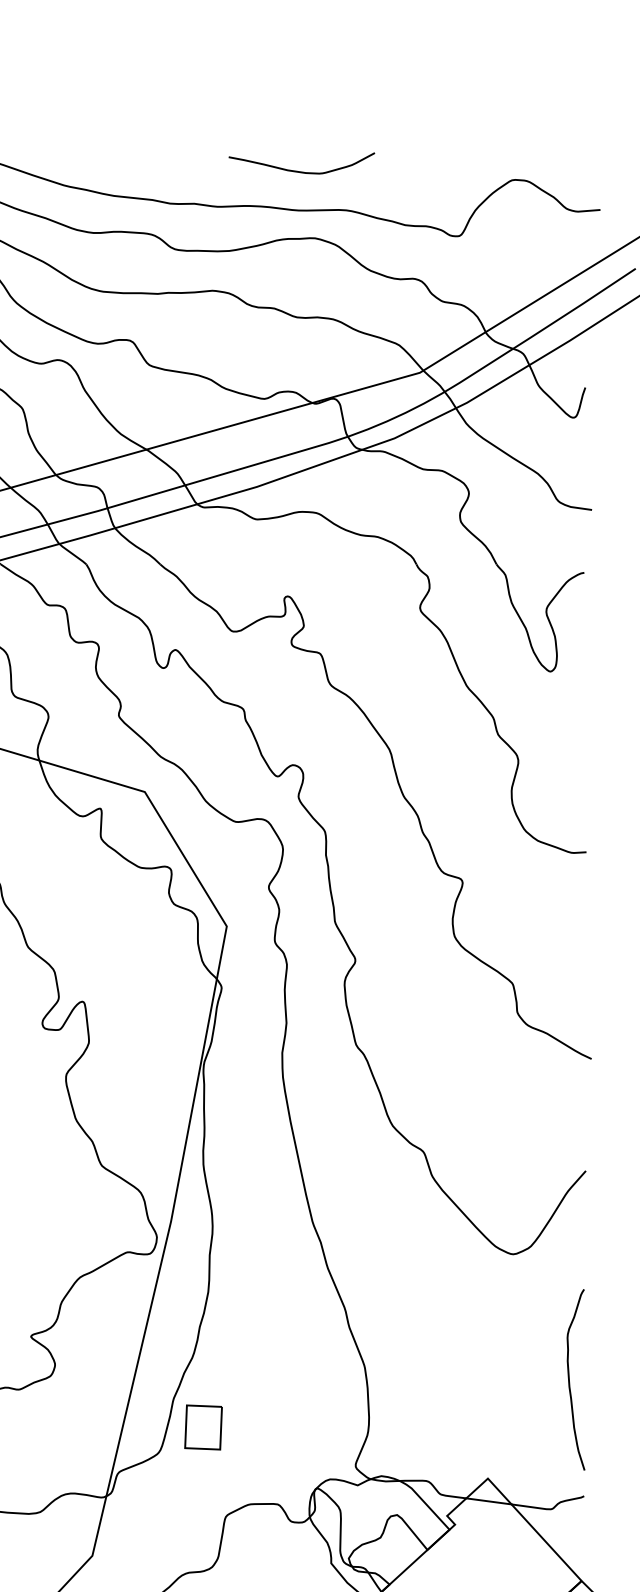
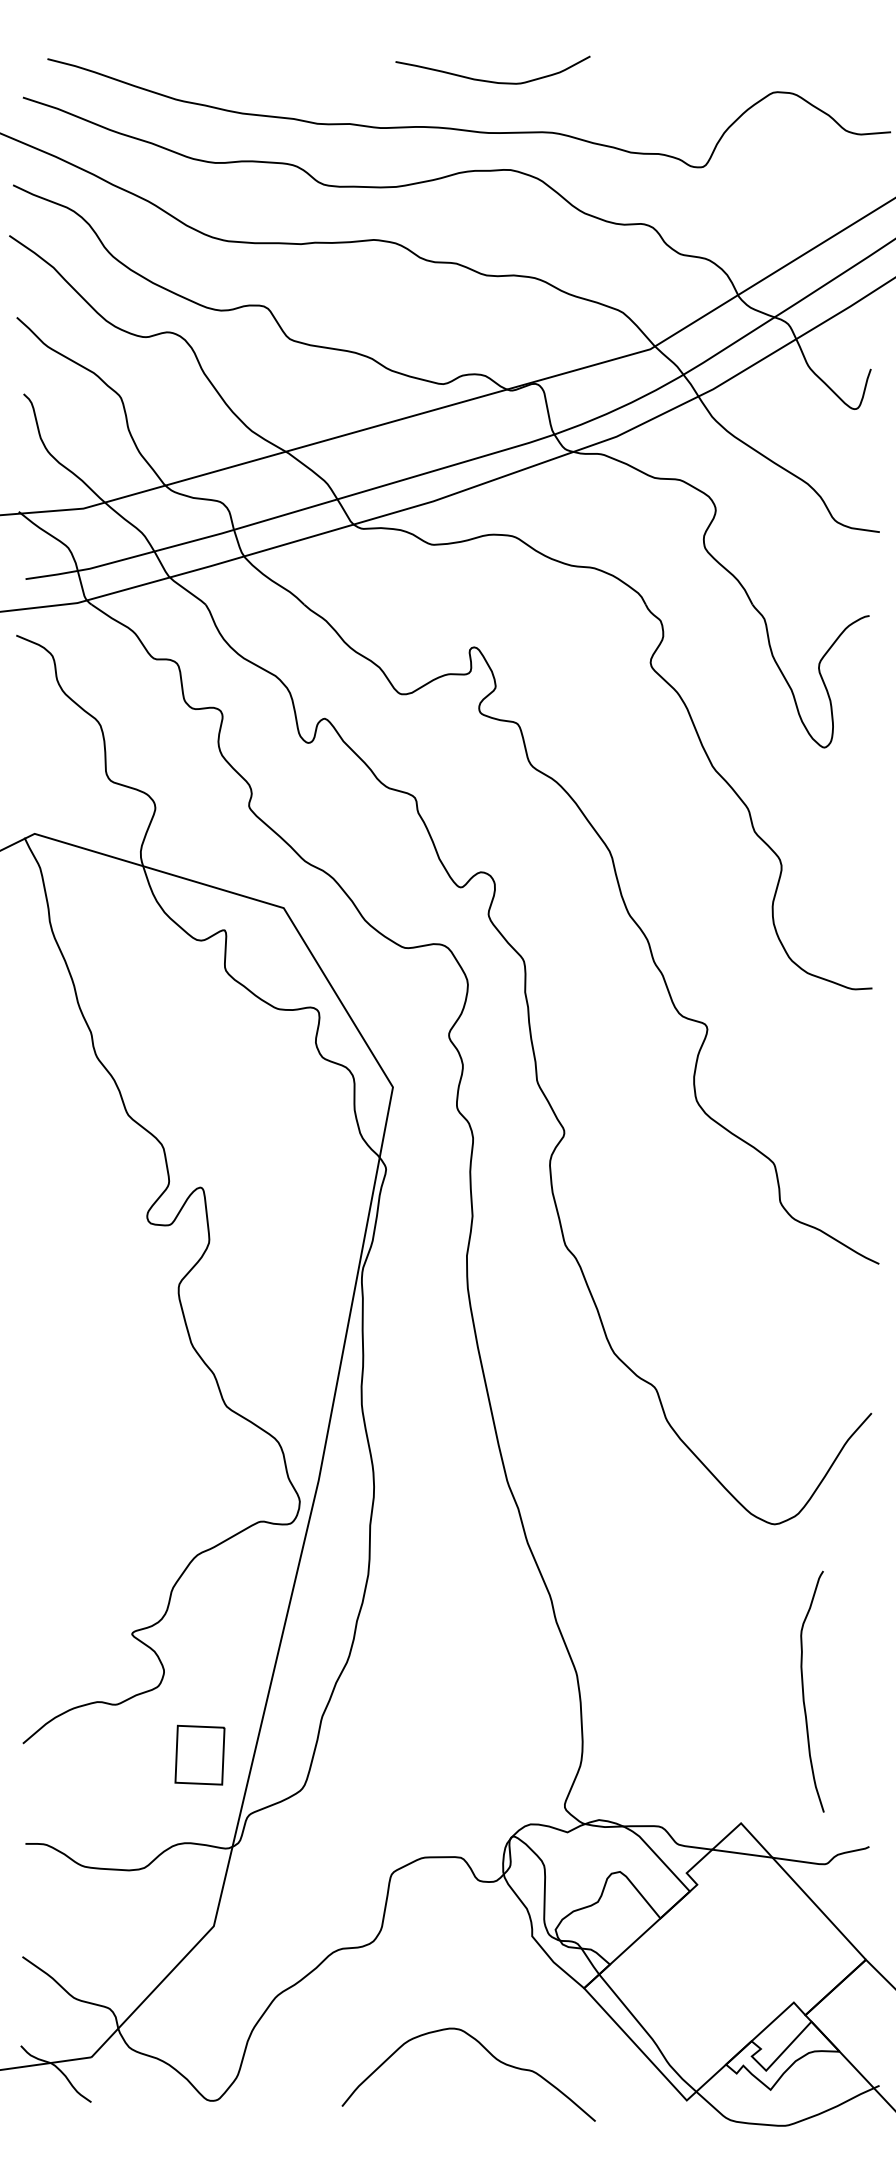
curve: (570, 1381) -> (804, 1693), moved
part: (203, 1426) -> (199, 1754), moved

